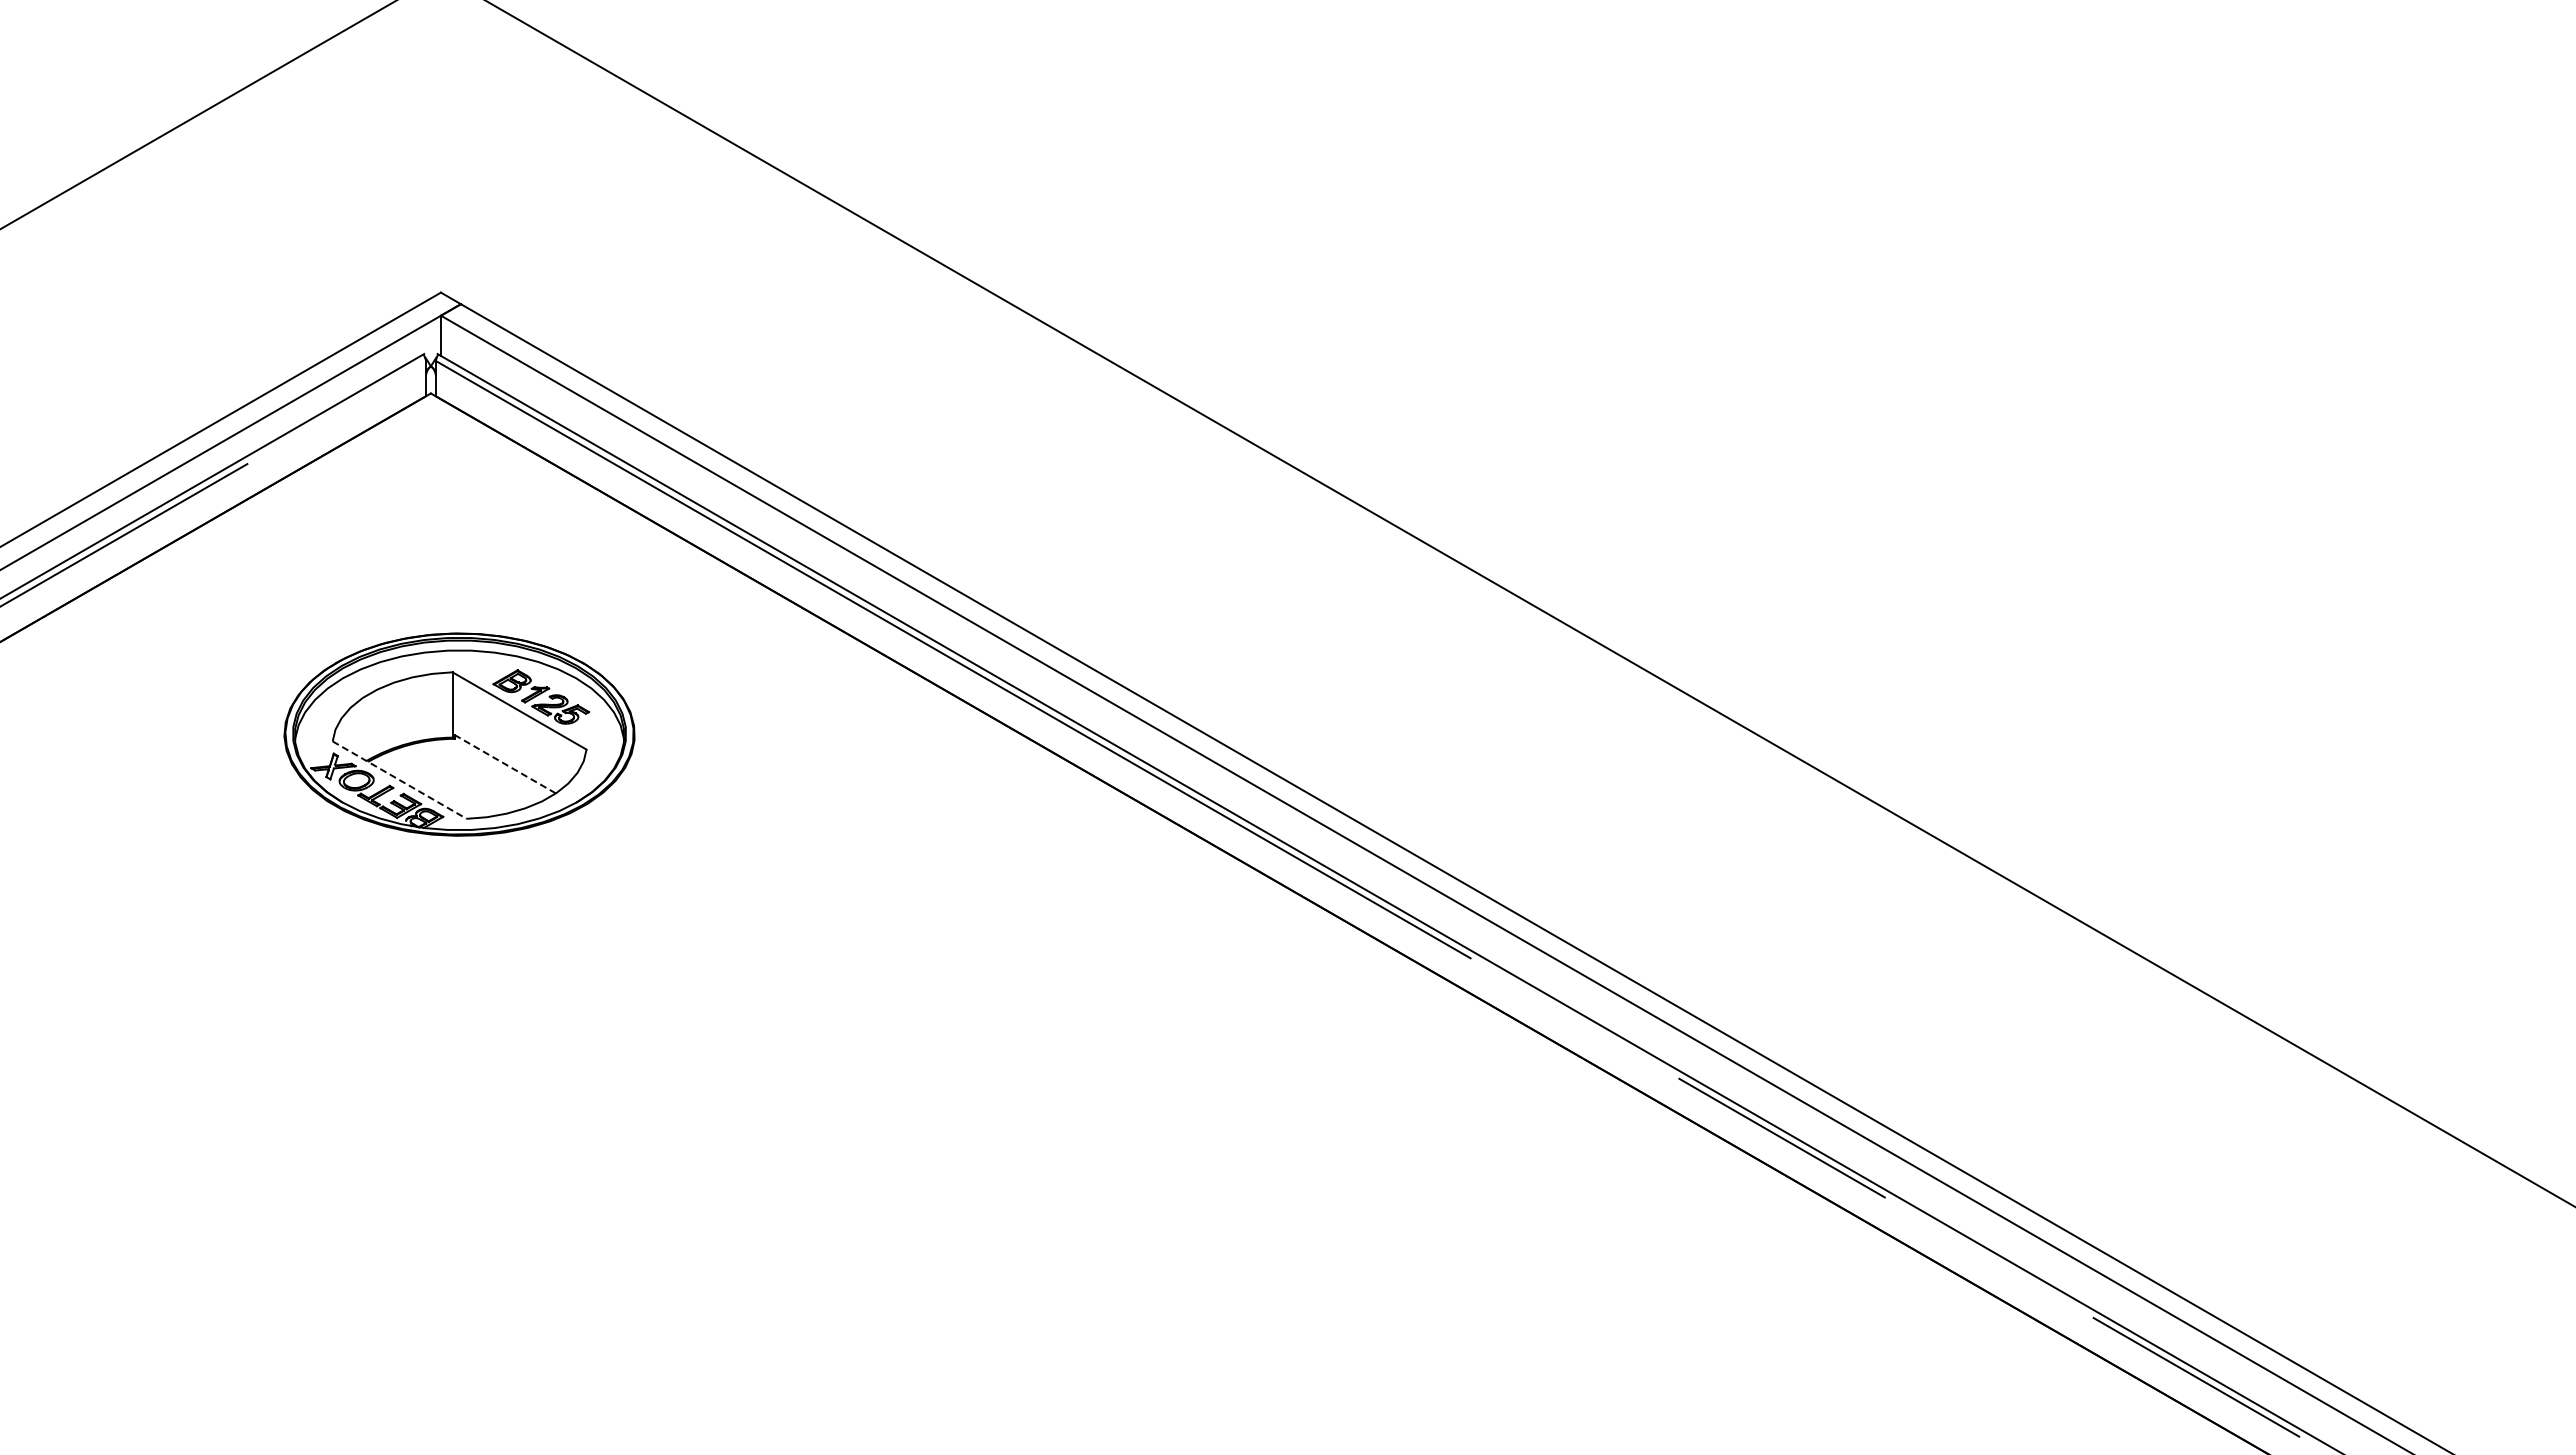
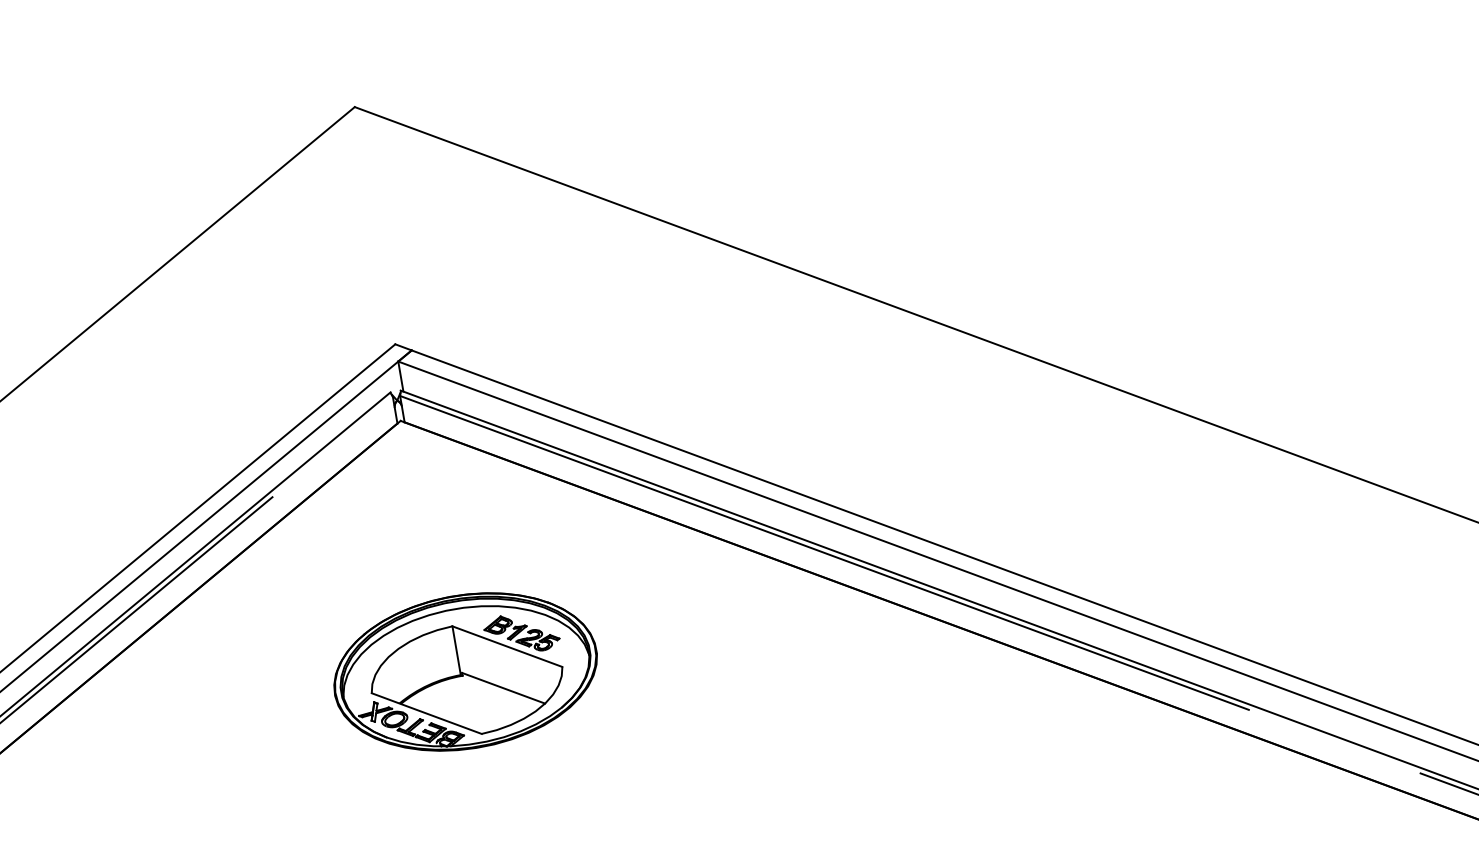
line: (504, 764) -> (503, 688), dashed -> solid
line: (400, 780) -> (427, 713), dashed -> solid

